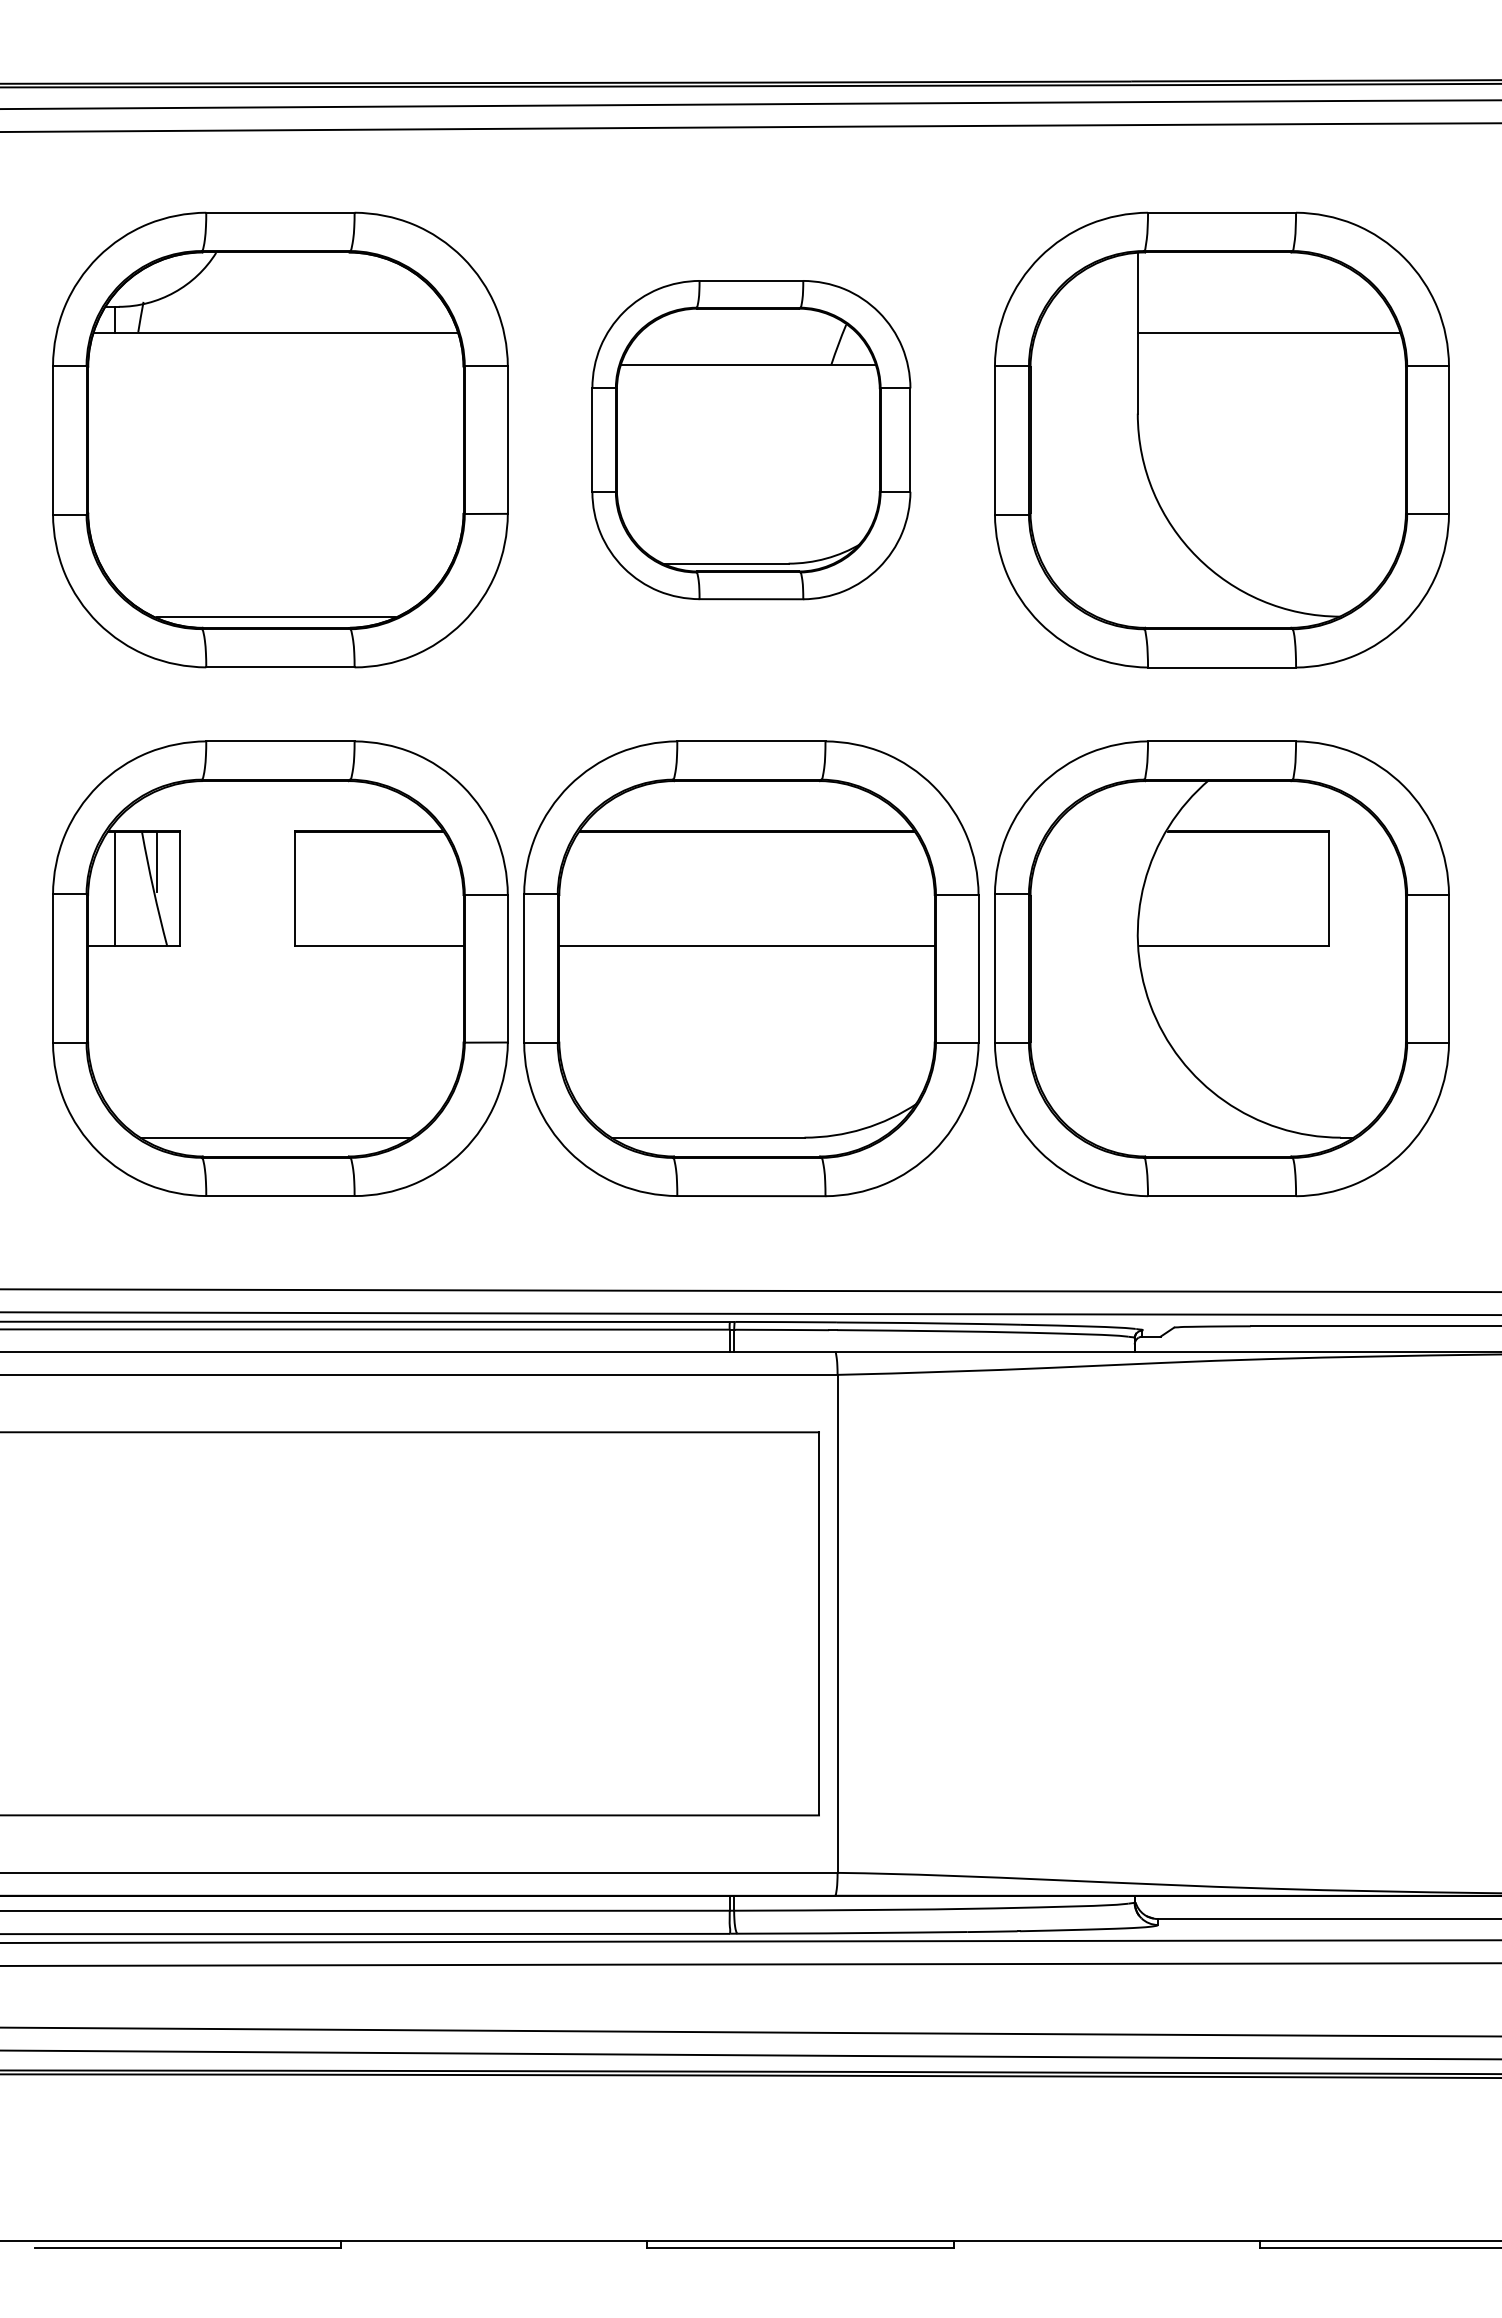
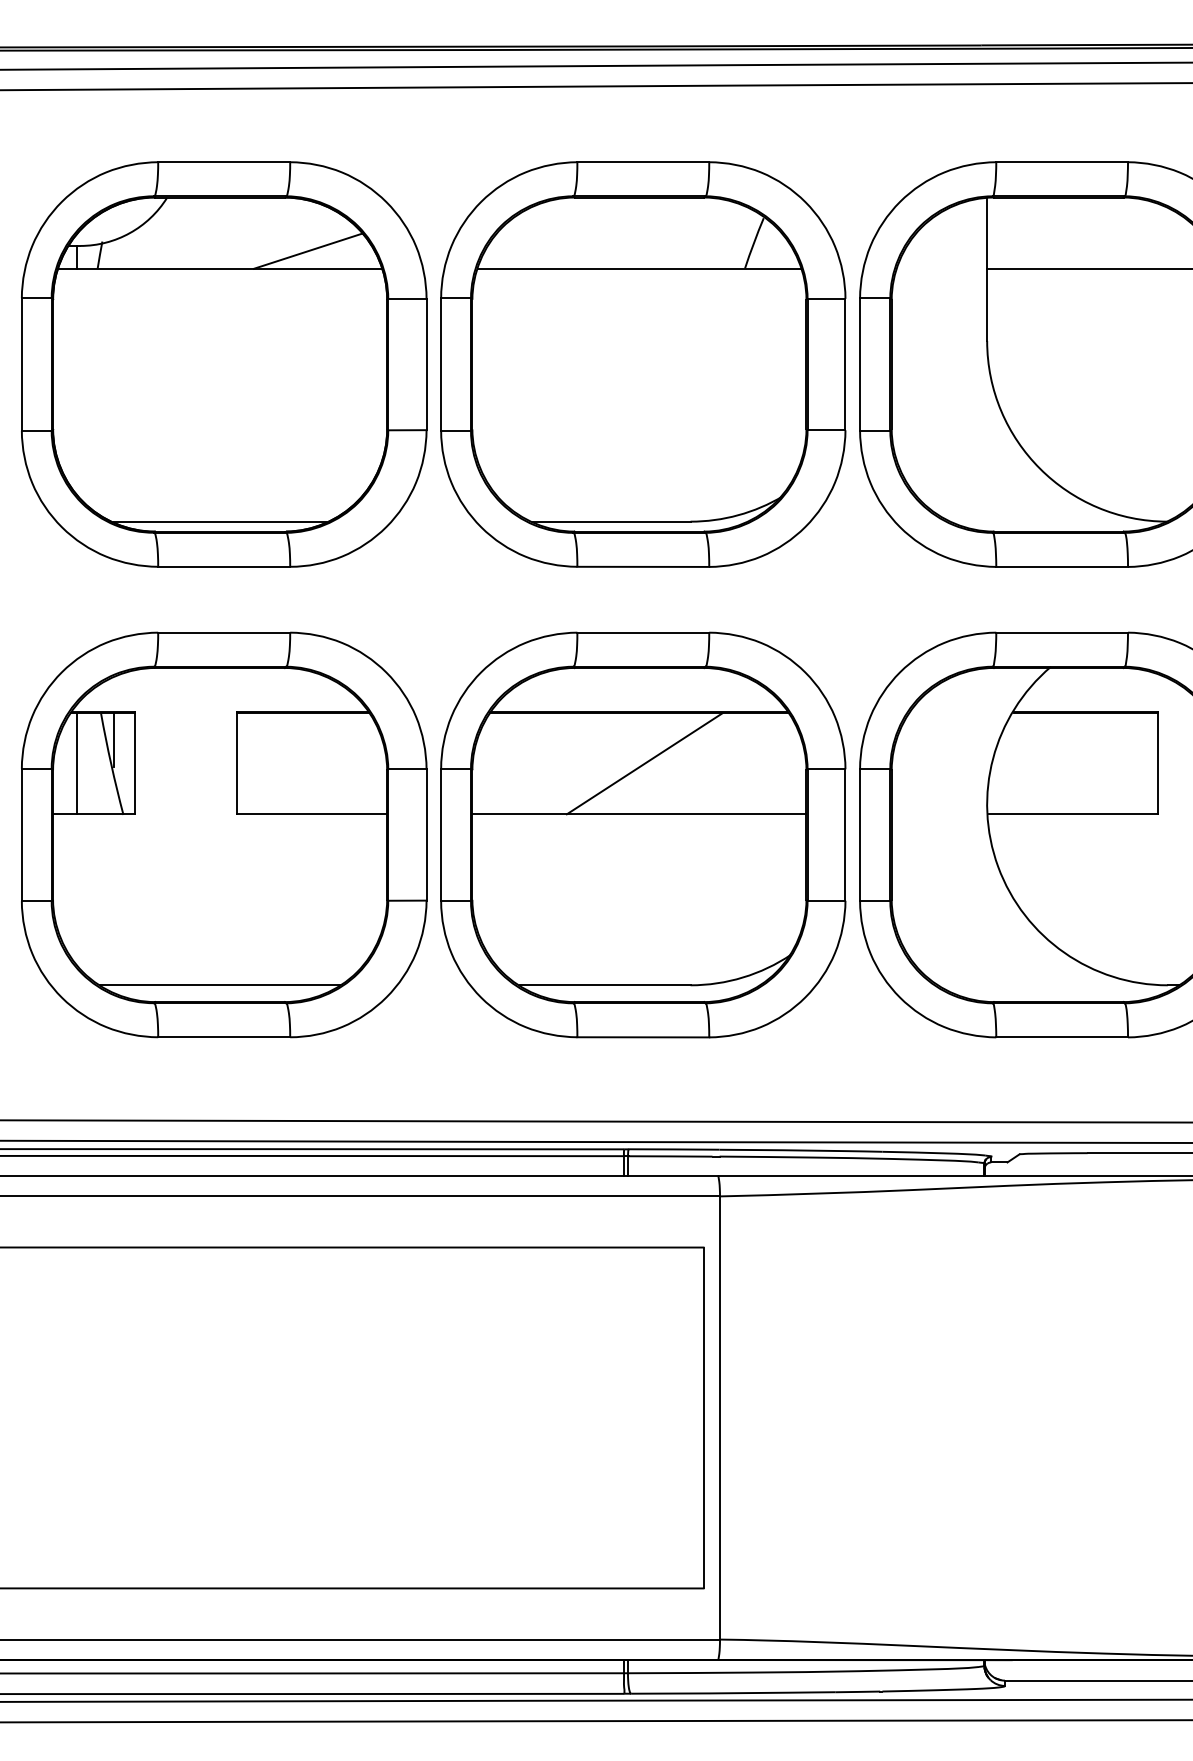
line: (374, 312) -> (307, 250), added
part: (751, 439) -> (643, 364), size x1.43
line: (752, 888) -> (644, 763), added

